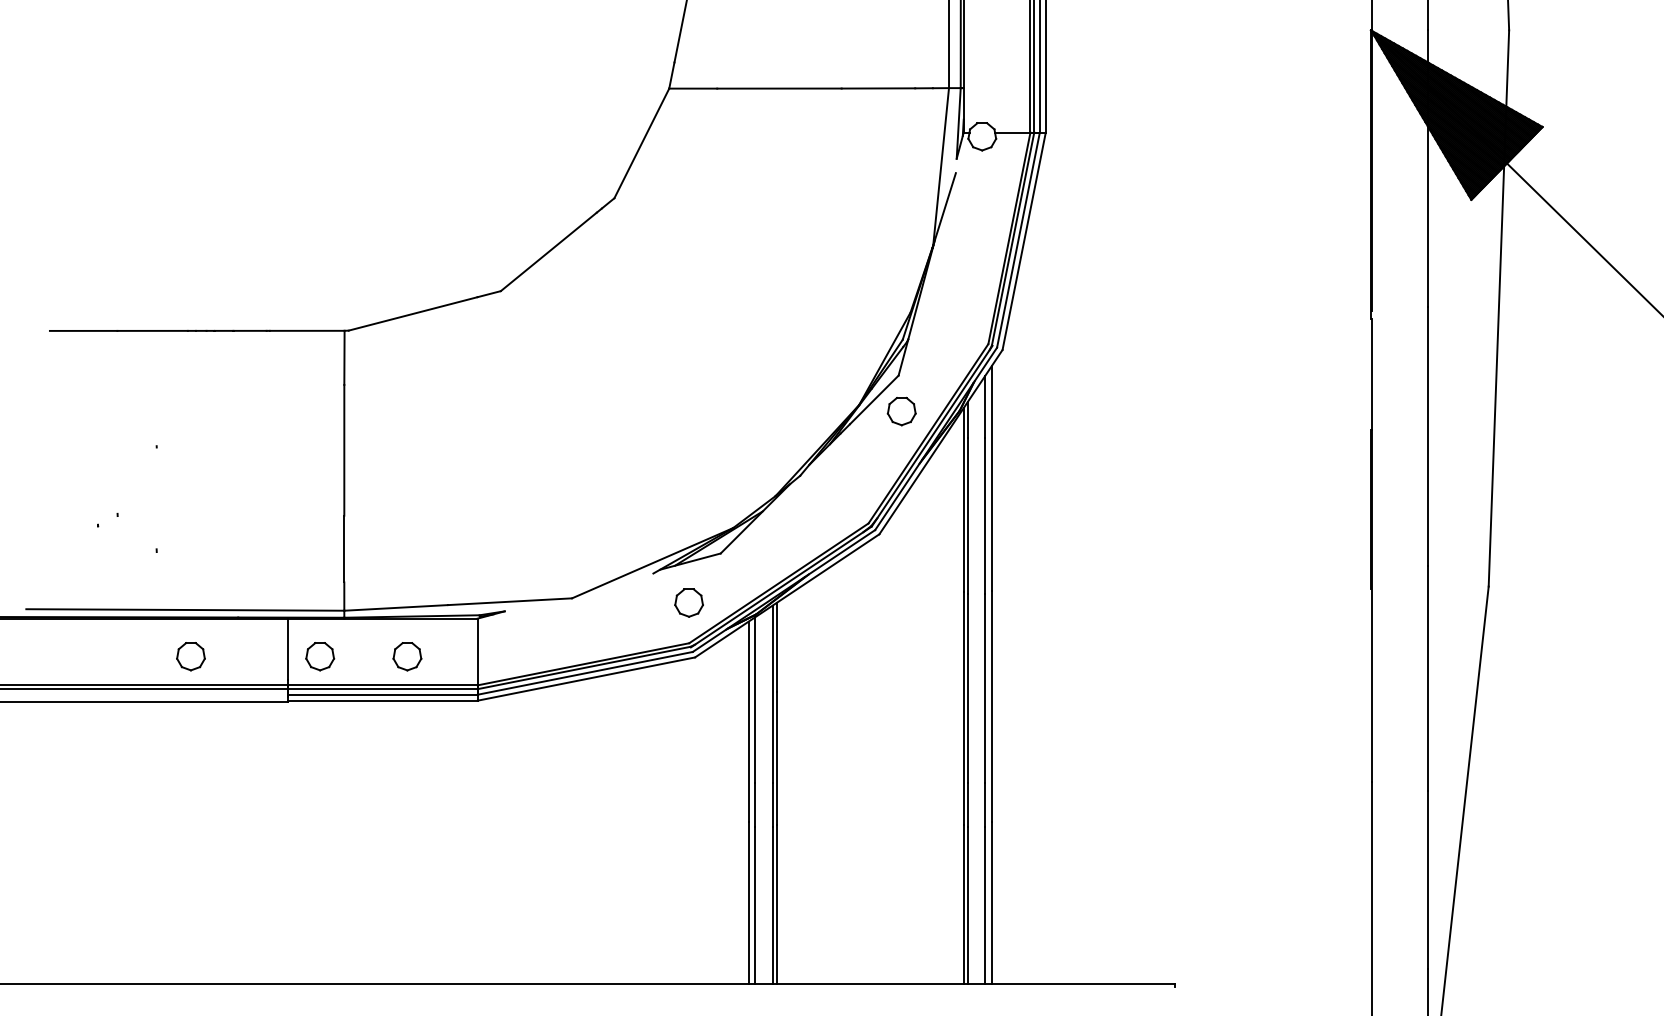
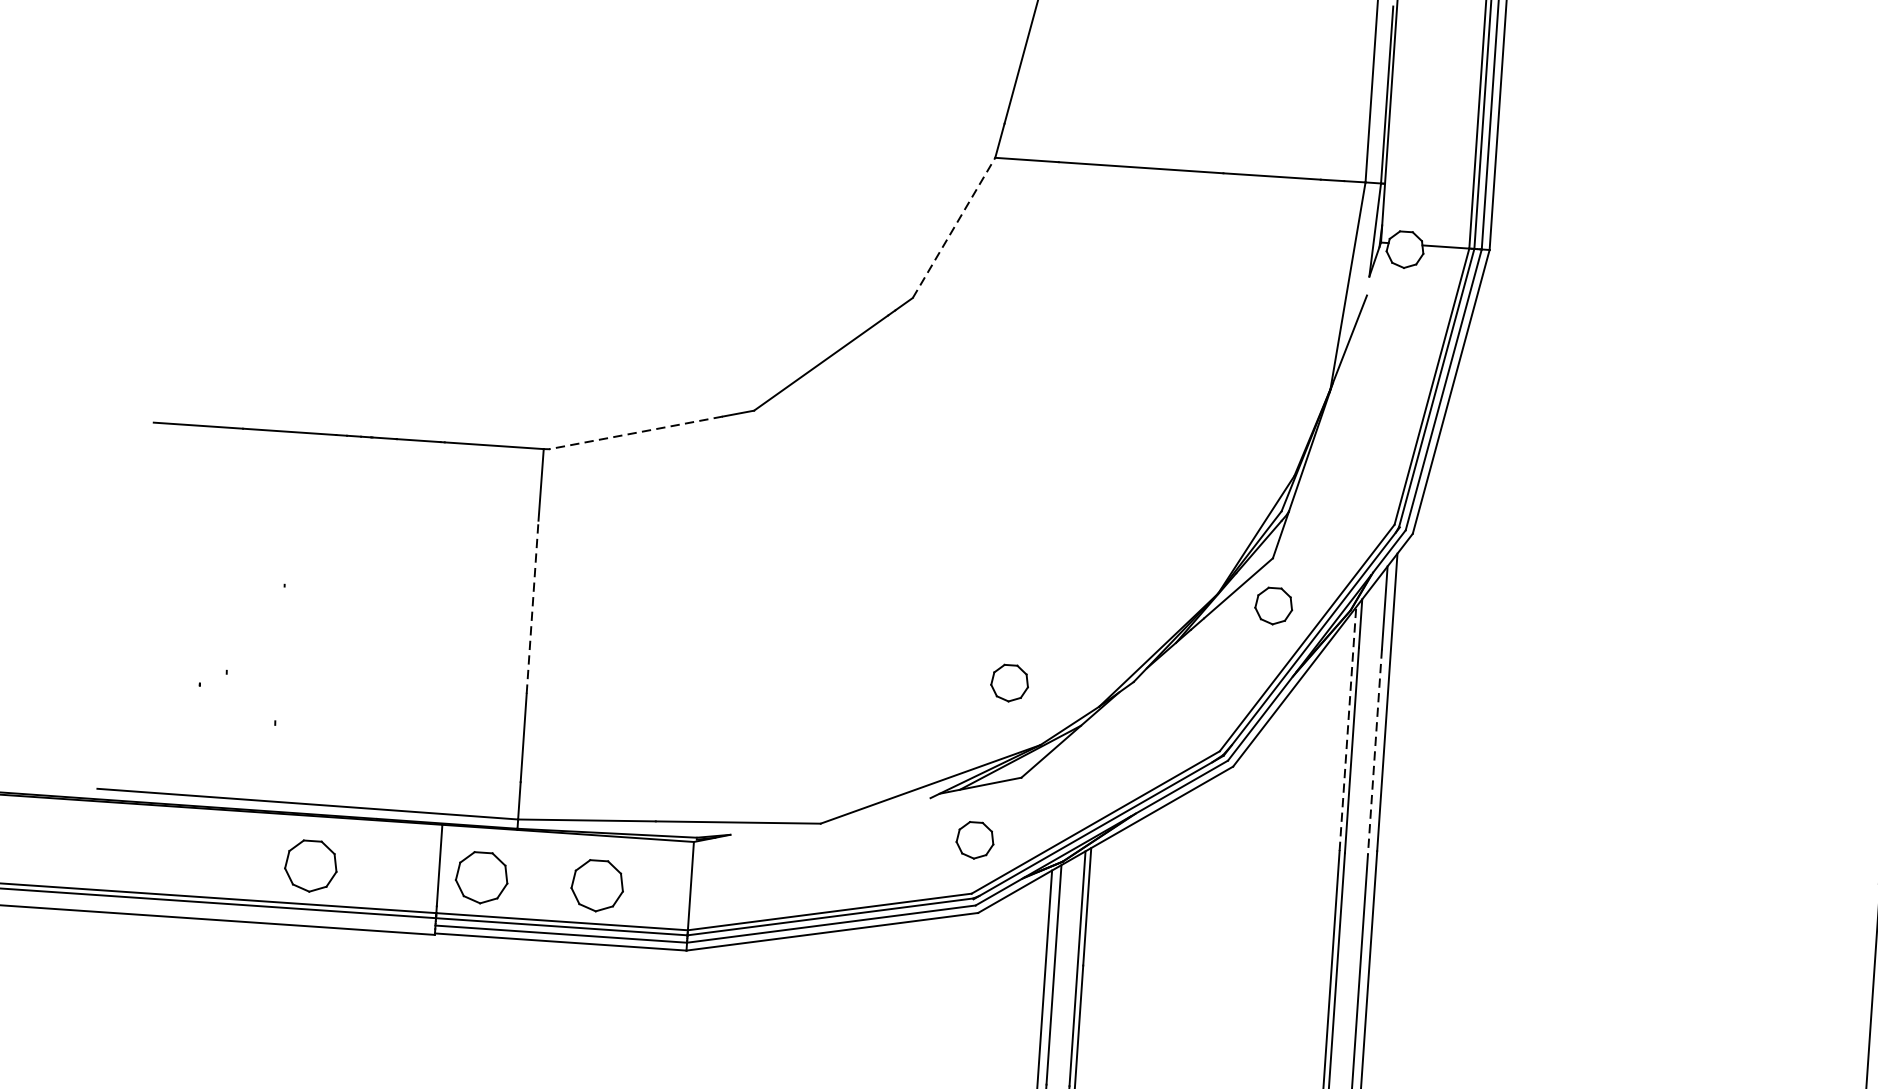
line: (642, 142) -> (954, 226), solid -> dashed
line: (413, 313) -> (636, 432), solid -> dashed
line: (344, 449) -> (532, 606), solid -> dashed
part: (706, 482) -> (1009, 682), added
line: (963, 499) -> (1347, 728), solid -> dashed
line: (985, 516) -> (1375, 752), solid -> dashed
part: (190, 656) -> (310, 866), size x1.4
part: (320, 656) -> (482, 877), size x1.4
part: (407, 656) -> (597, 885), size x1.4

